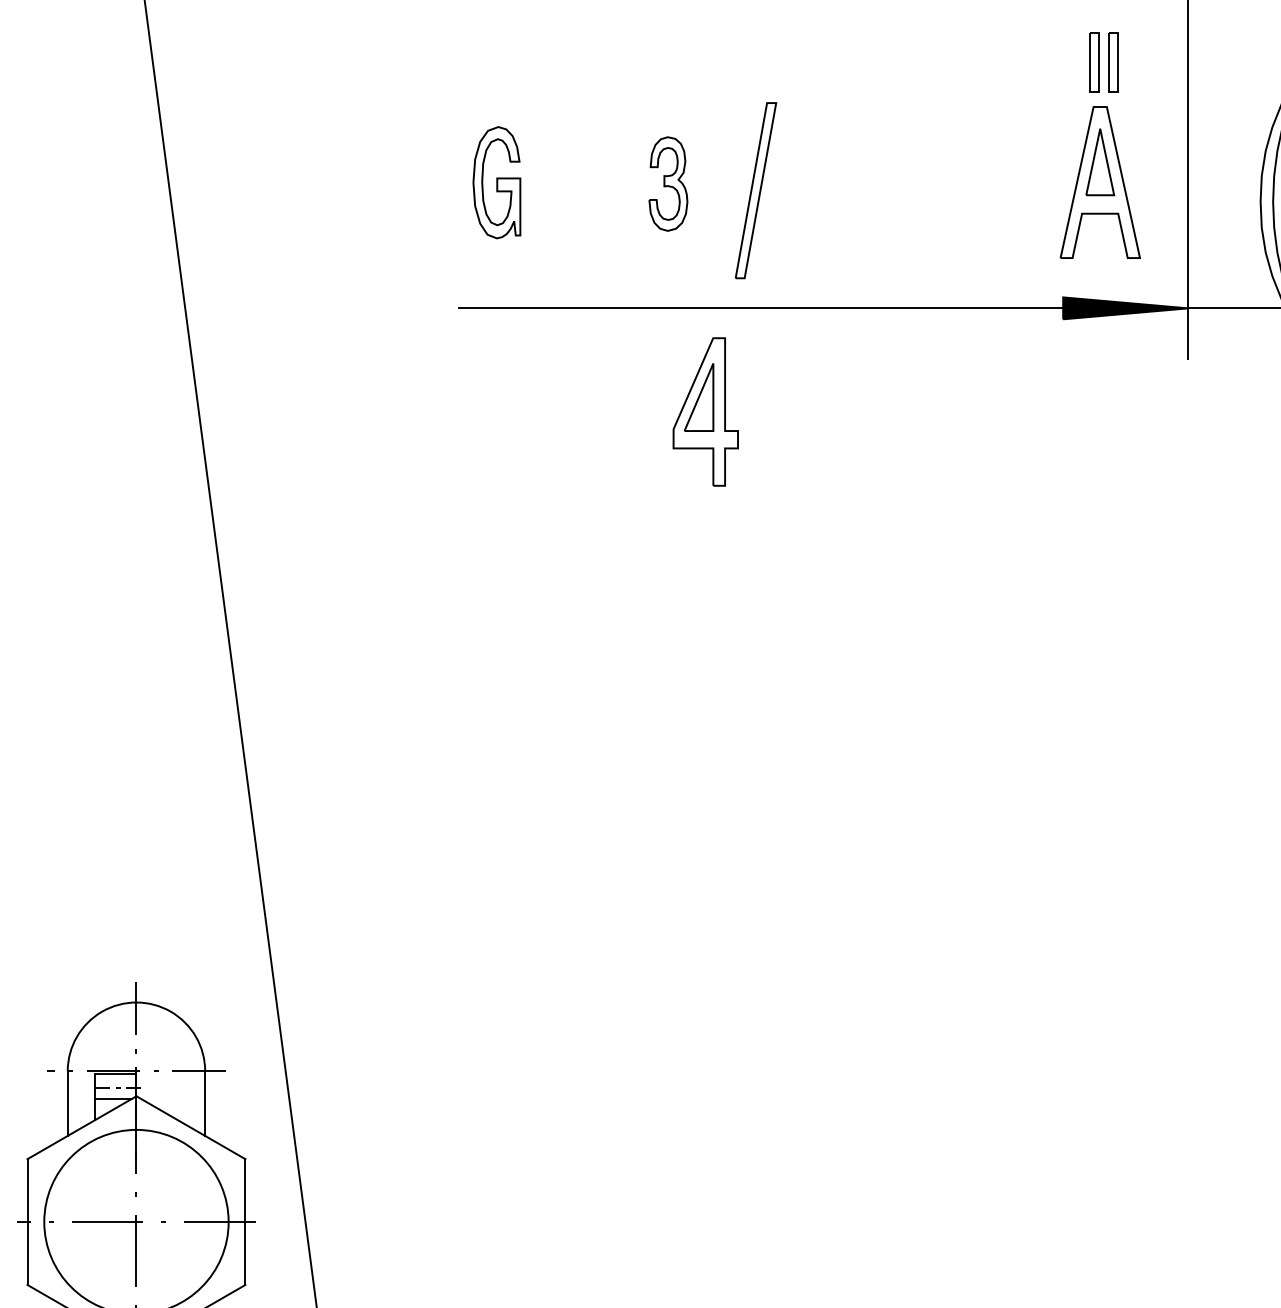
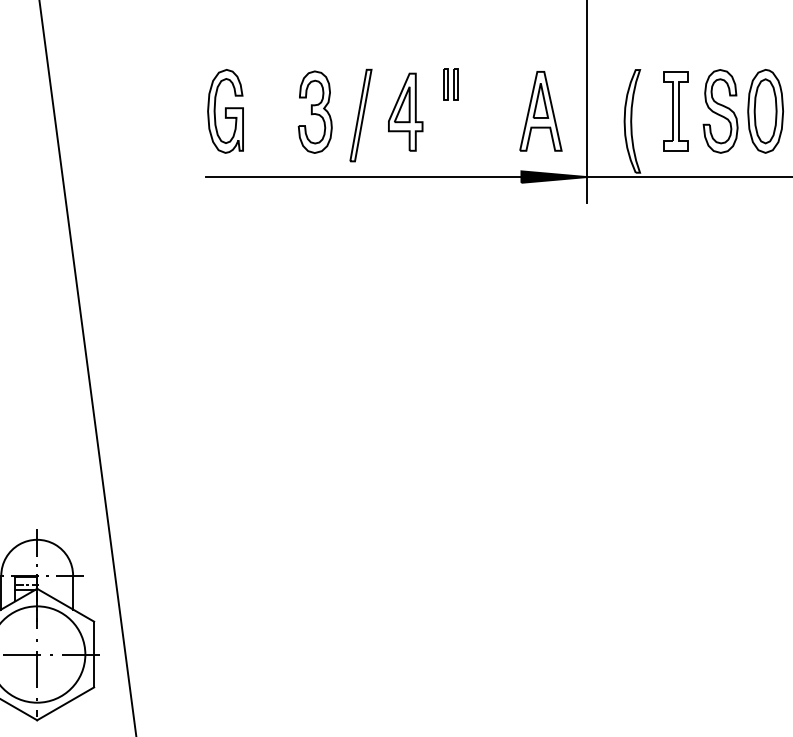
part: (1103, 62) -> (450, 84), moved
part: (496, 182) -> (225, 111), size x1.43
part: (667, 182) -> (314, 111), size x1.67
part: (705, 410) -> (405, 111), moved

